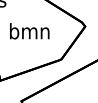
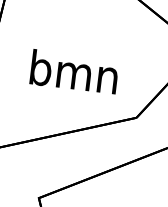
text: (29, 31) -> (73, 72), moved

